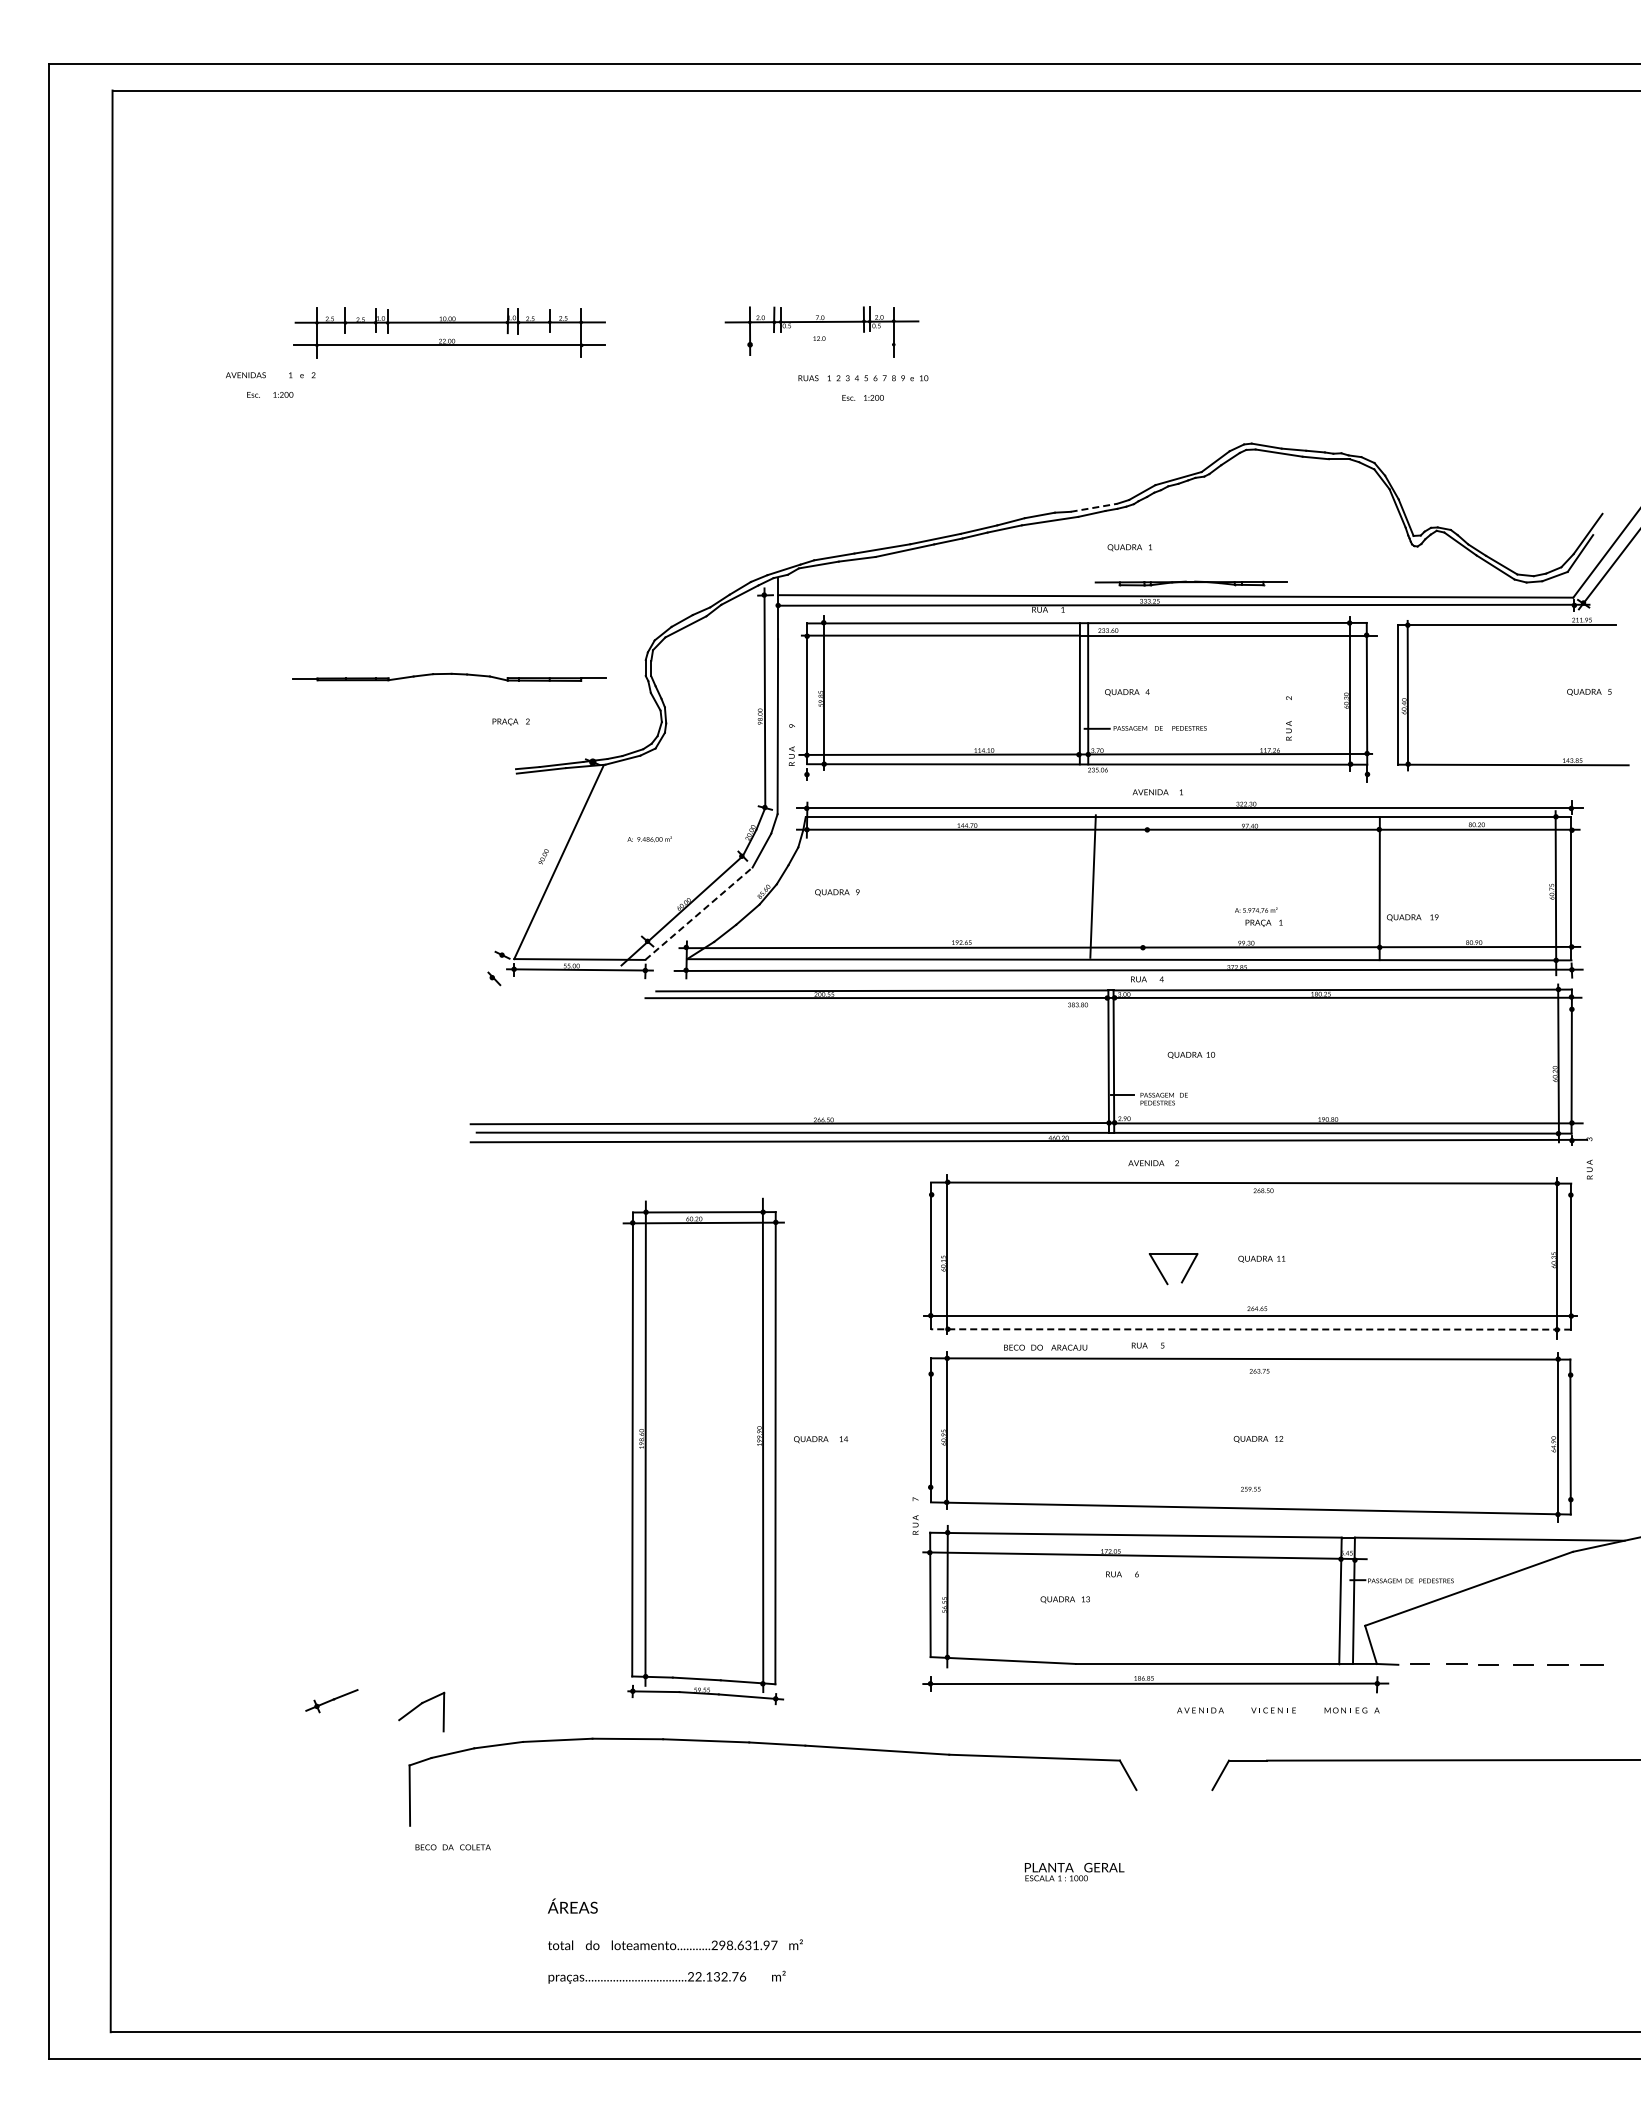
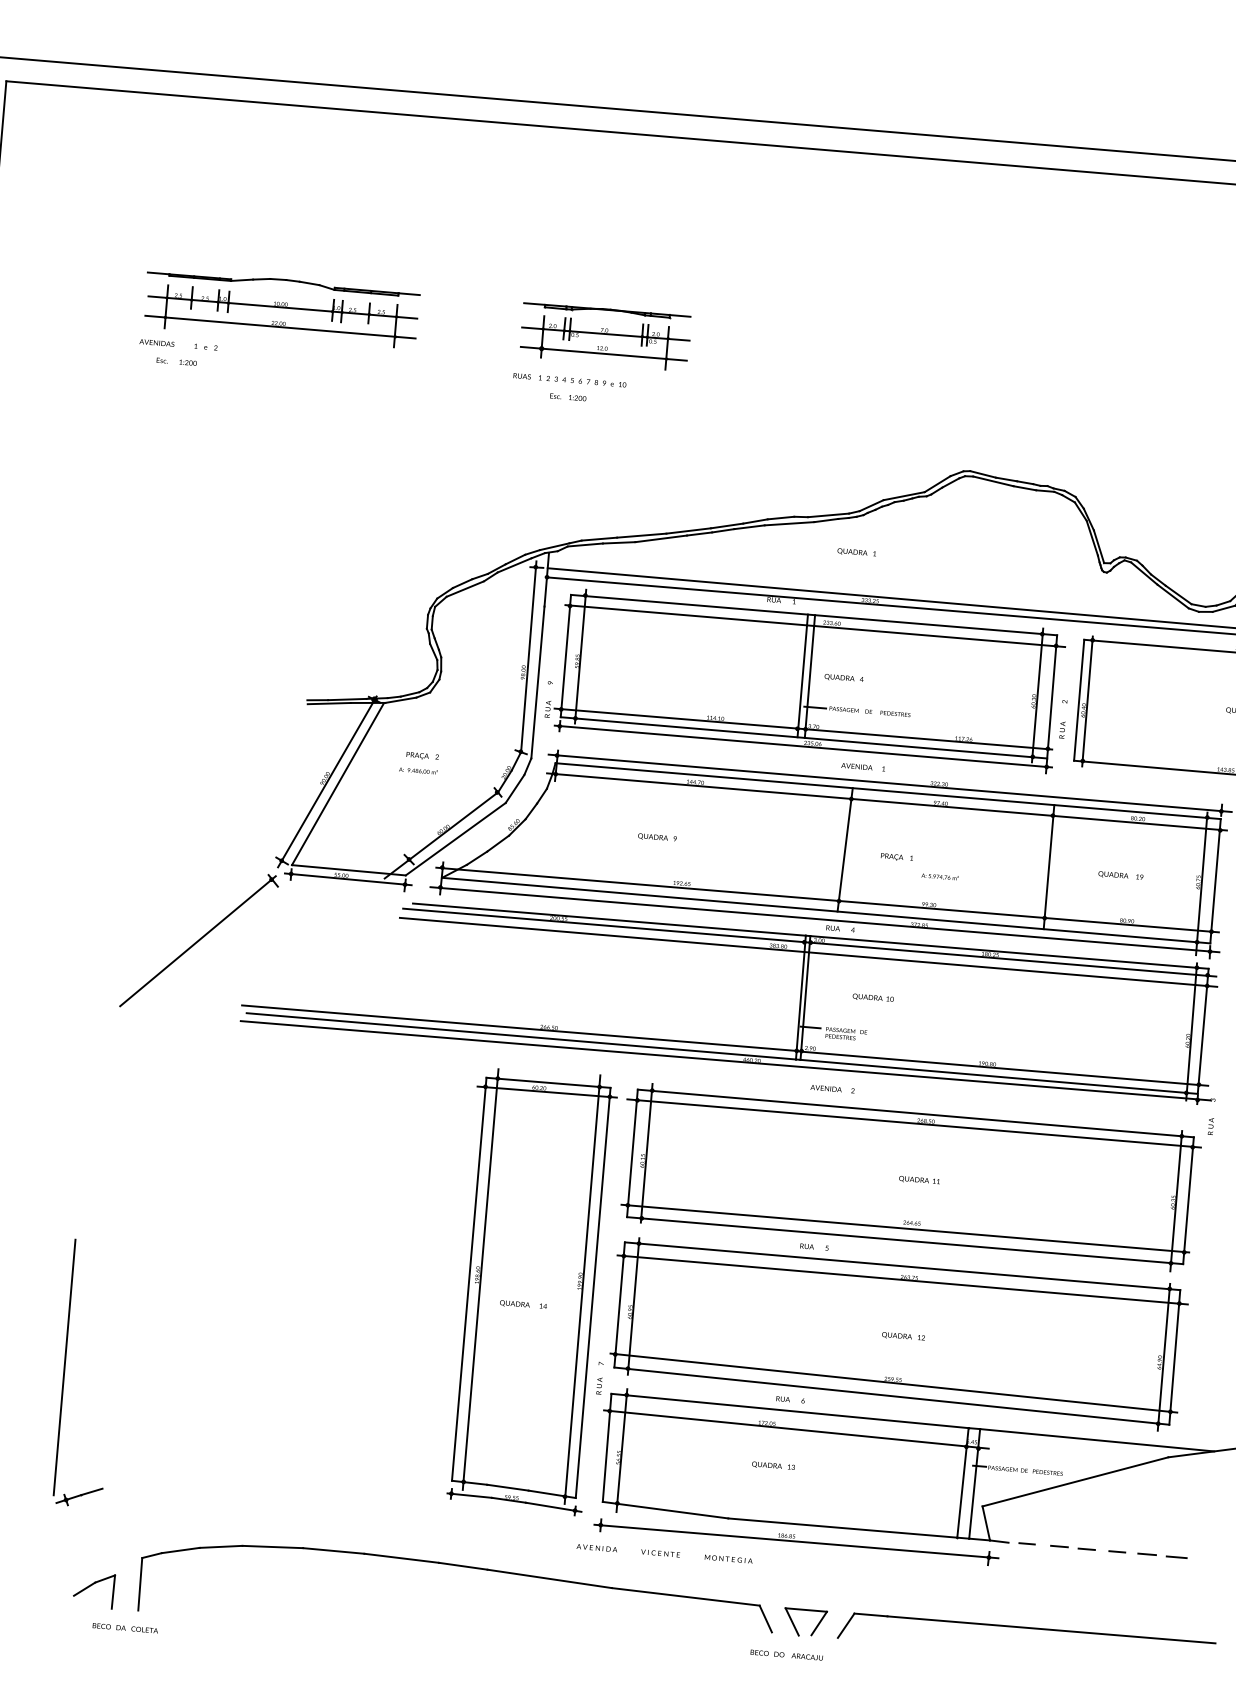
line: (821, 344) -> (603, 353), added
text: (270, 384) -> (177, 352), moved
text: (863, 387) -> (569, 388), moved
line: (1093, 507) -> (828, 515), dashed -> solid
part: (1190, 583) -> (606, 310), moved
part: (449, 676) -> (284, 282), moved
text: (1288, 718) -> (1062, 719), moved
text: (510, 721) -> (422, 755), moved
line: (1087, 774) -> (803, 746), added
line: (546, 860) -> (327, 781), added
line: (1092, 886) -> (844, 849), moved
text: (837, 892) -> (657, 837), moved
line: (698, 913) -> (455, 838), dashed -> solid
text: (1412, 917) -> (1120, 875), moved
text: (1263, 922) -> (896, 856), moved
line: (1112, 1009) -> (808, 952), added
line: (413, 1054) -> (197, 940), added
line: (1250, 1194) -> (914, 1123), added
part: (1164, 1276) -> (796, 1628), moved
line: (1250, 1329) -> (904, 1240), dashed -> solid
text: (1045, 1347) -> (786, 1655), moved
line: (1251, 1374) -> (902, 1279), added
part: (703, 1450) -> (530, 1289), moved
line: (1251, 1492) -> (893, 1382), added
line: (302, 1555) -> (64, 1367), added
text: (1122, 1574) -> (790, 1399), moved
text: (1064, 1599) -> (772, 1465), moved
text: (1278, 1710) -> (664, 1553), moved
part: (421, 1711) -> (93, 1589), moved
text: (452, 1847) -> (124, 1628), moved

